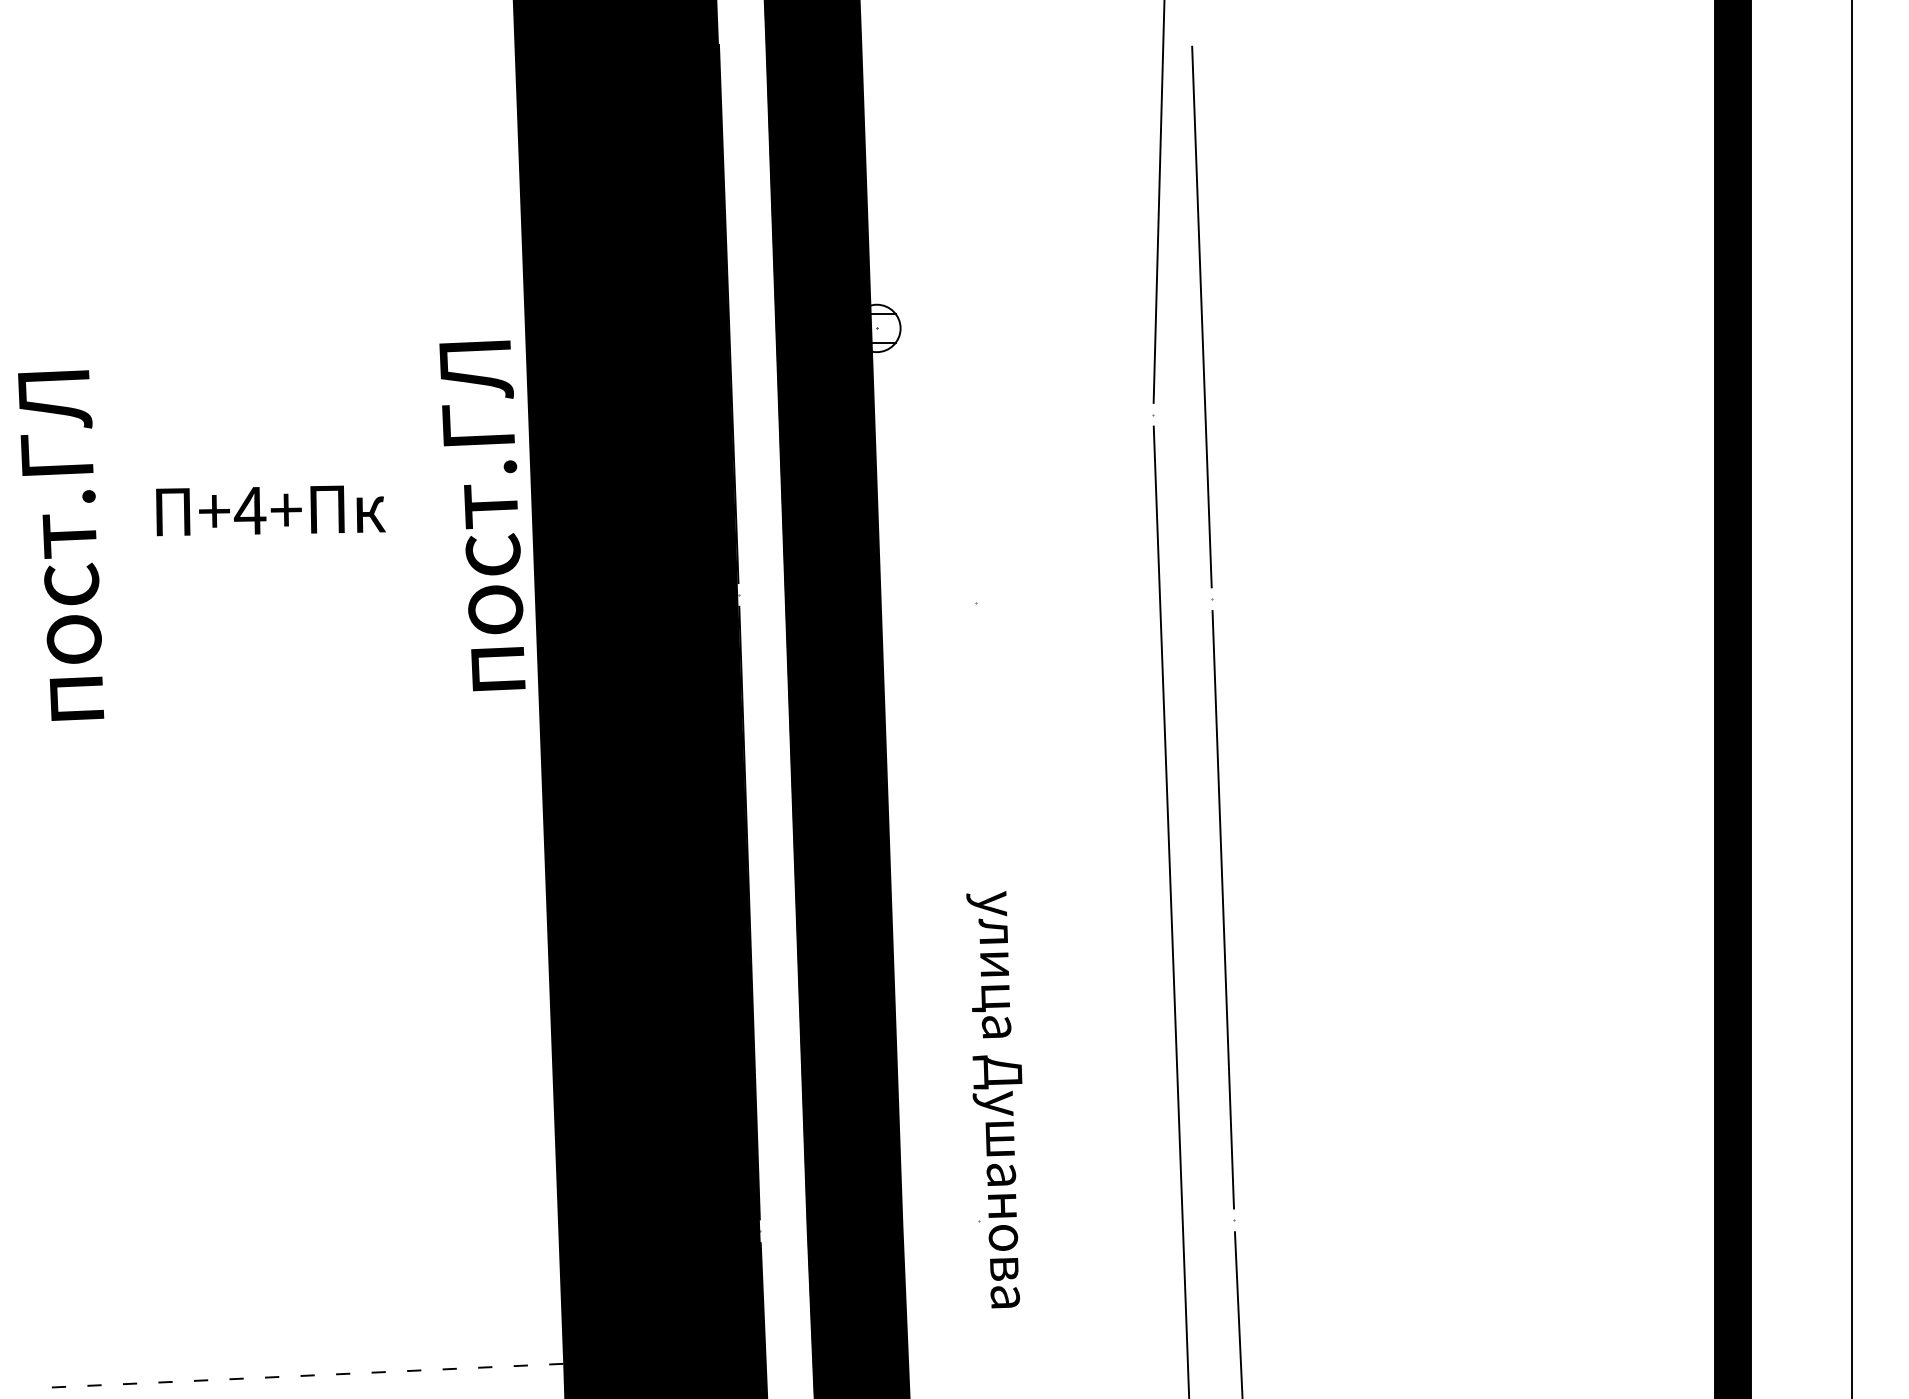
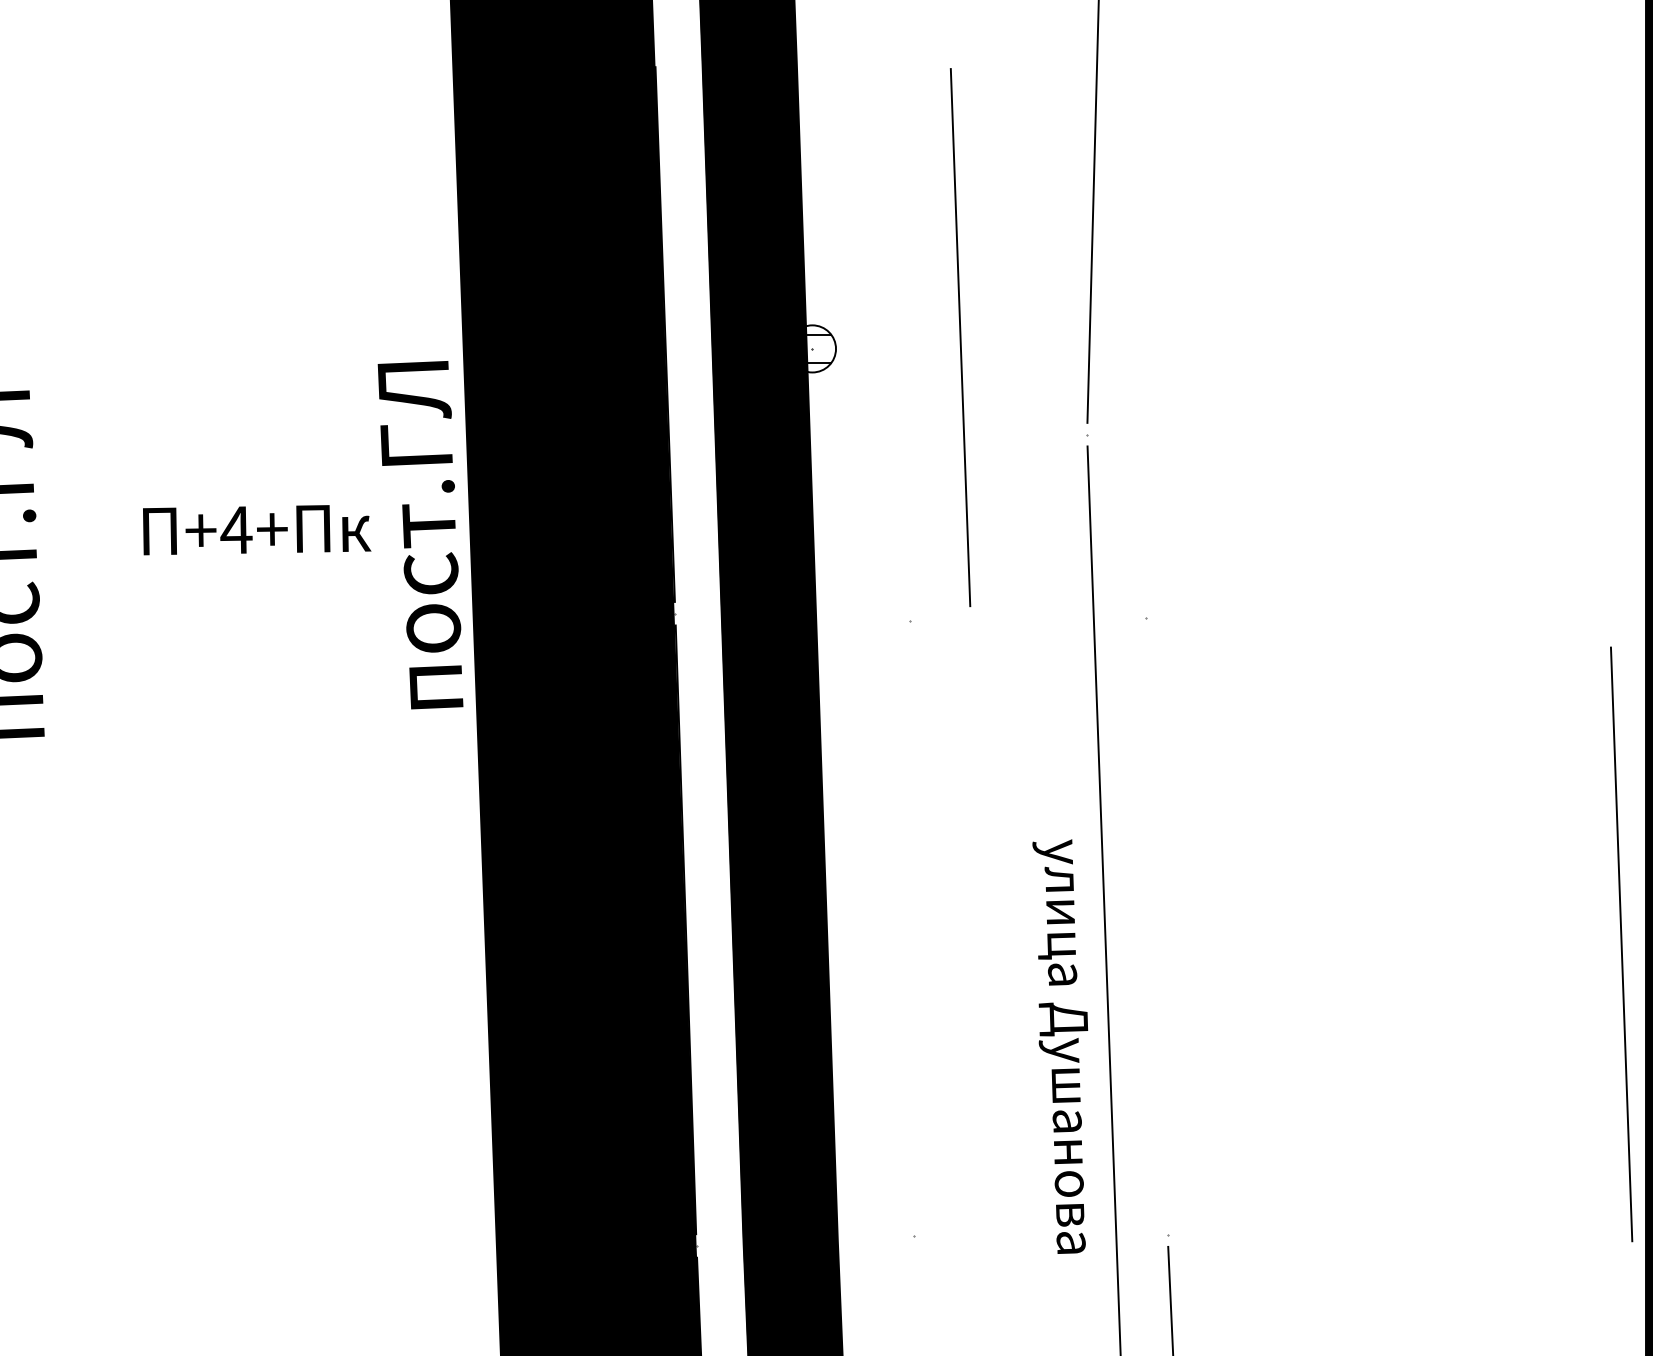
line: (1201, 316) -> (960, 337), moved
text: (270, 510) -> (256, 529), moved
line: (1222, 909) -> (1620, 944), moved
text: (994, 1099) -> (1060, 1046), moved

